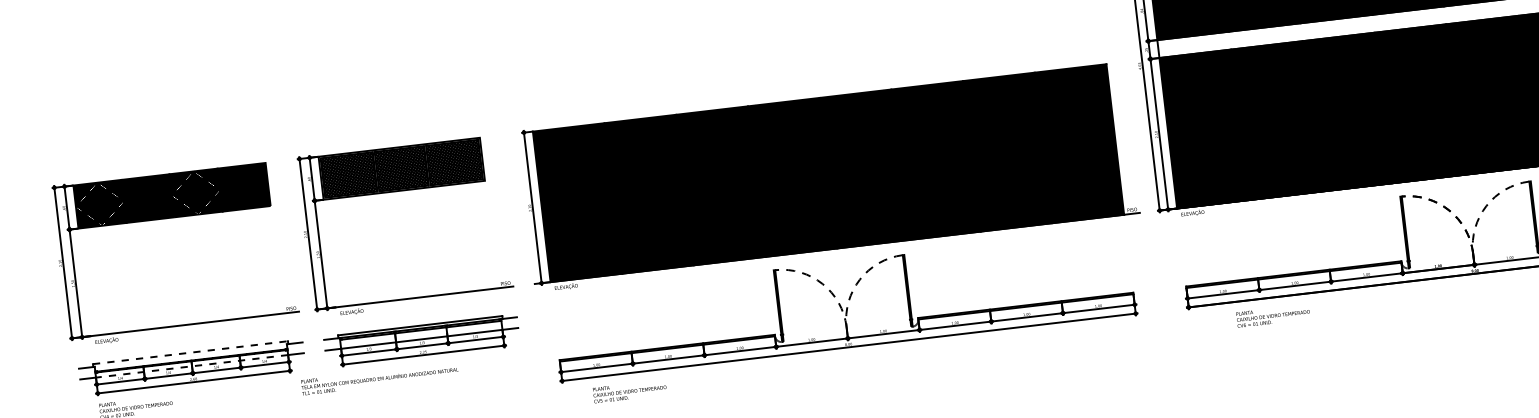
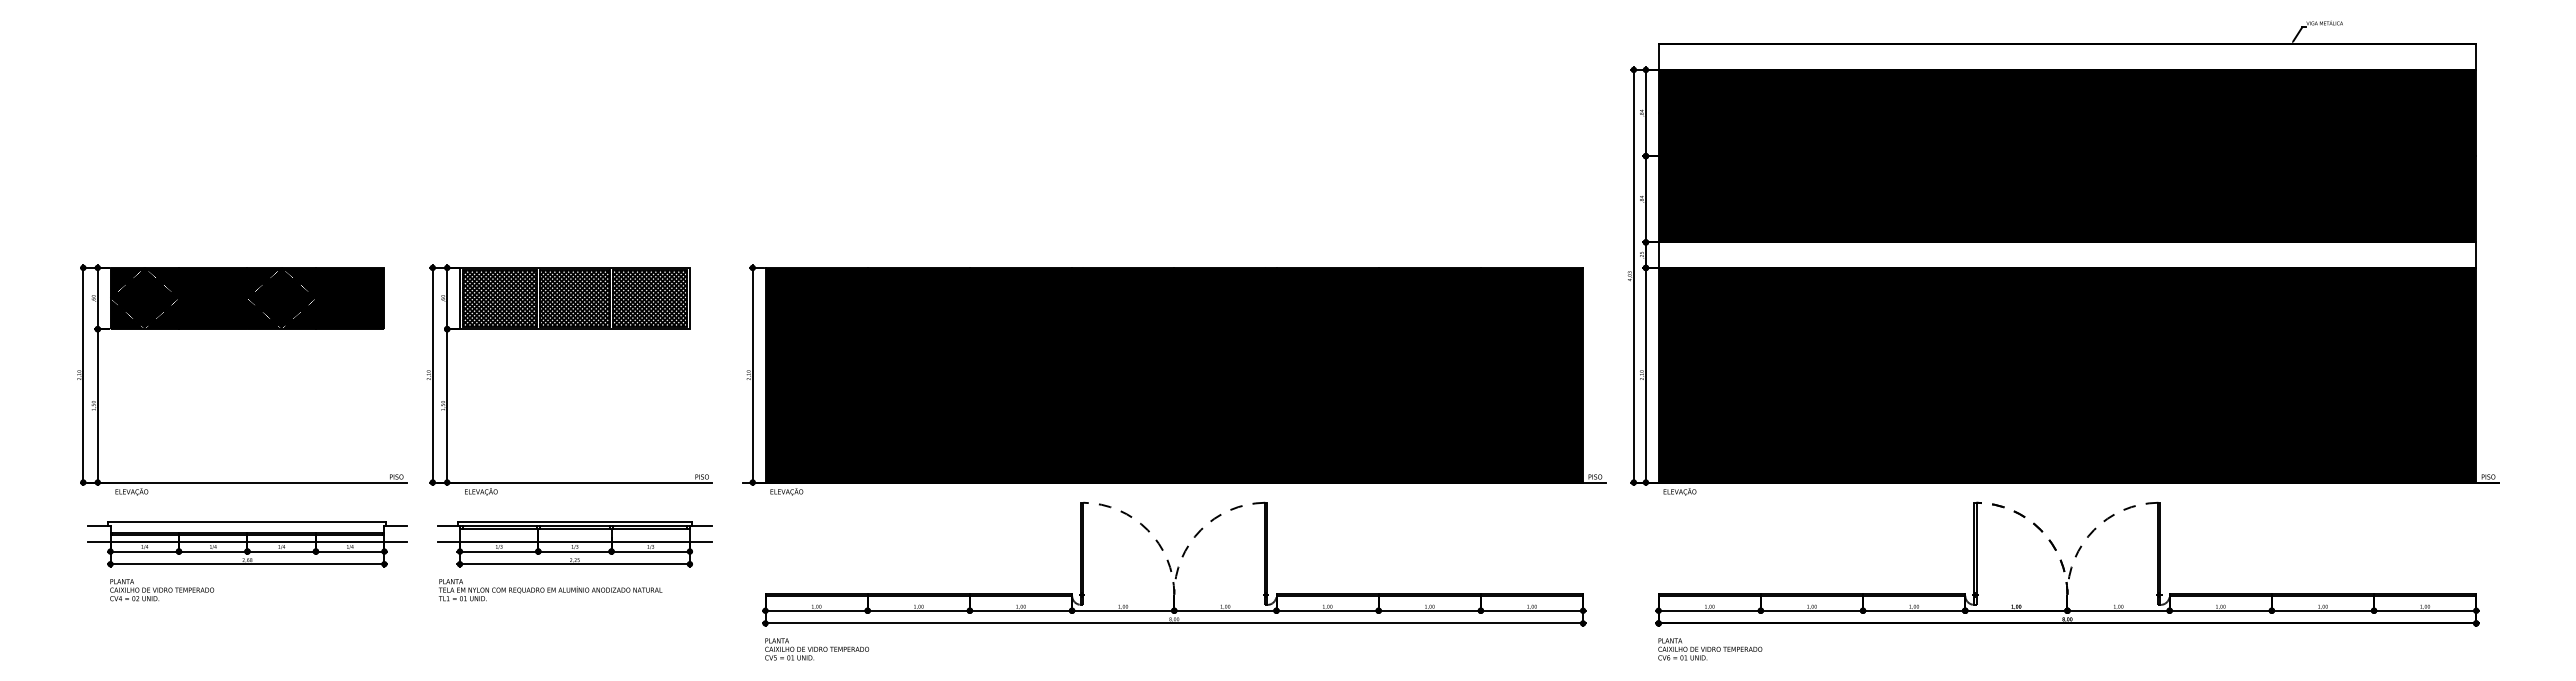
text: (1273, 315) -> (1710, 649), moved
line: (190, 352) -> (247, 522), dashed -> solid
line: (192, 366) -> (247, 541), dashed -> solid
text: (379, 378) -> (550, 590), moved
text: (630, 391) -> (817, 649), moved

